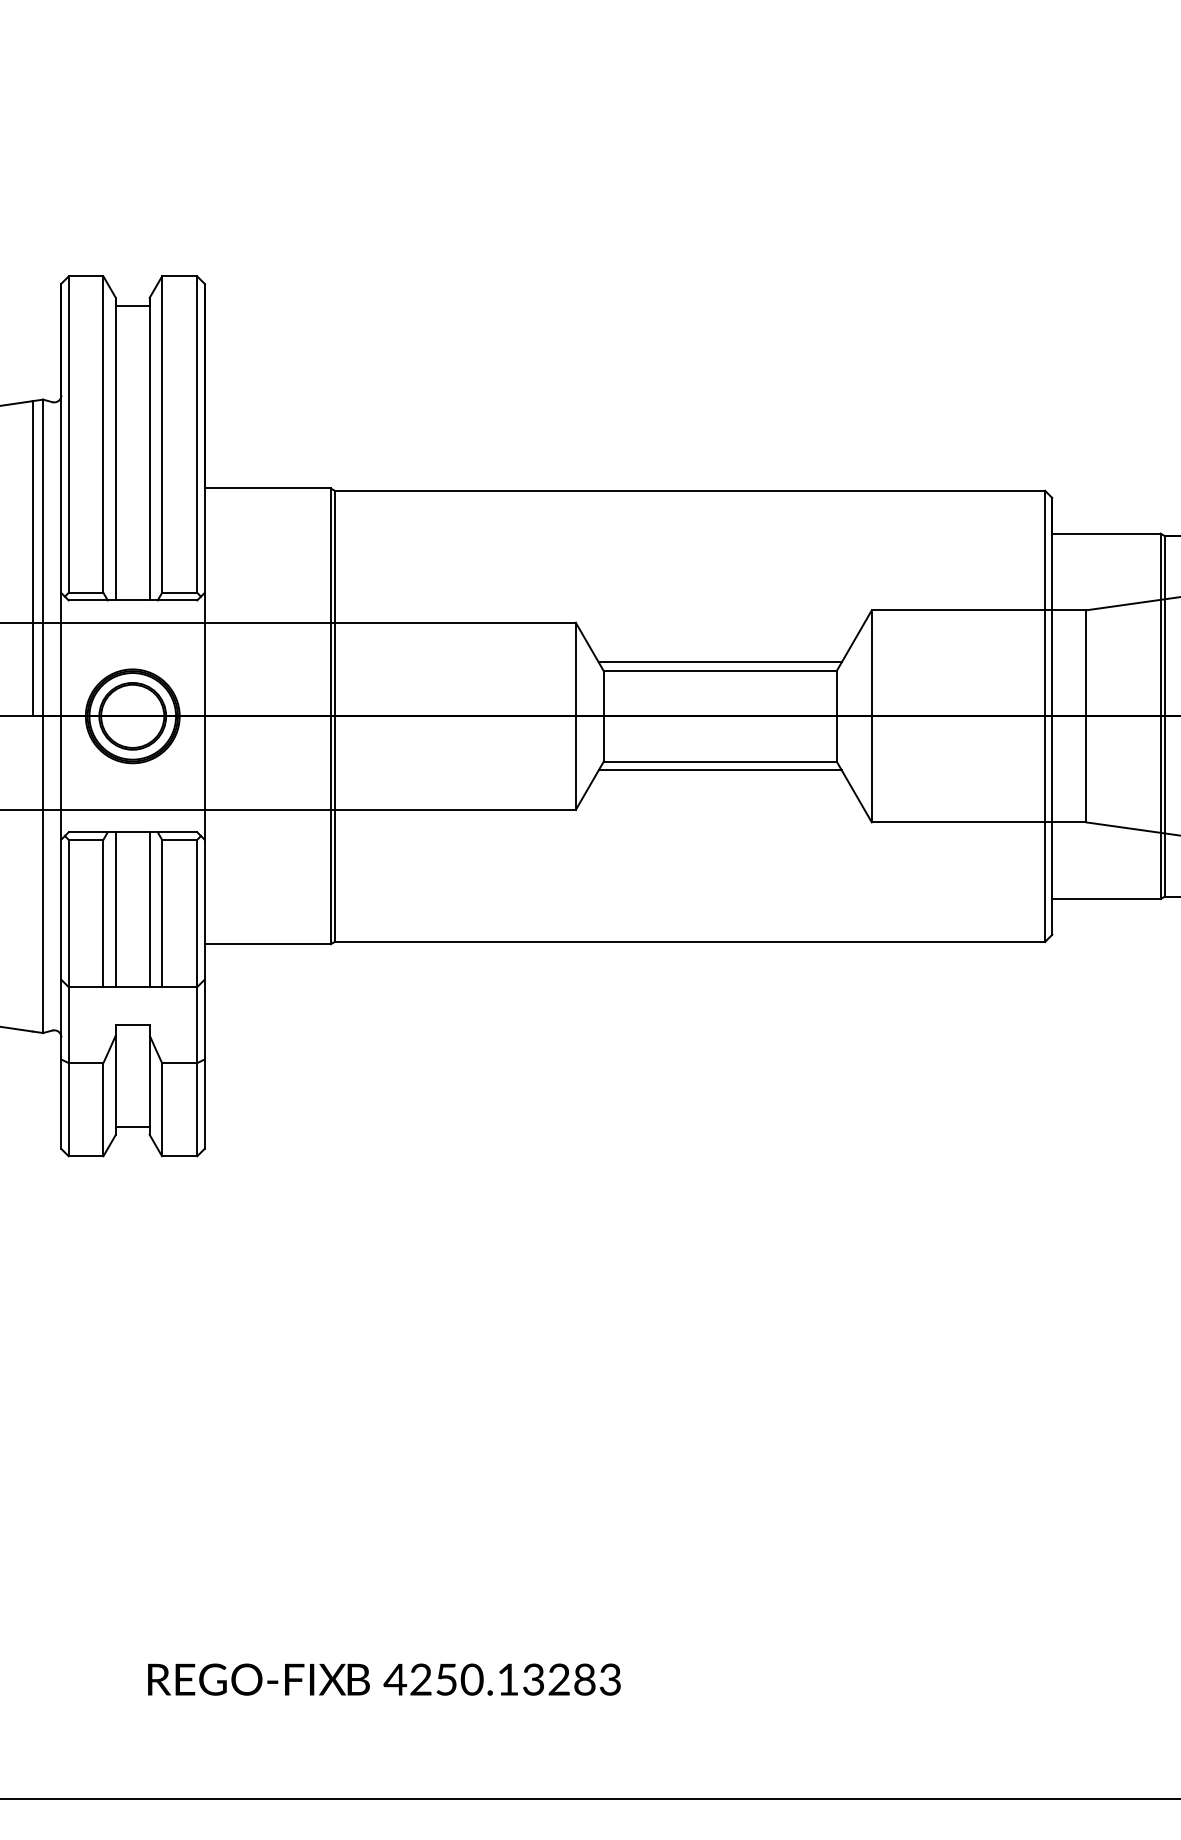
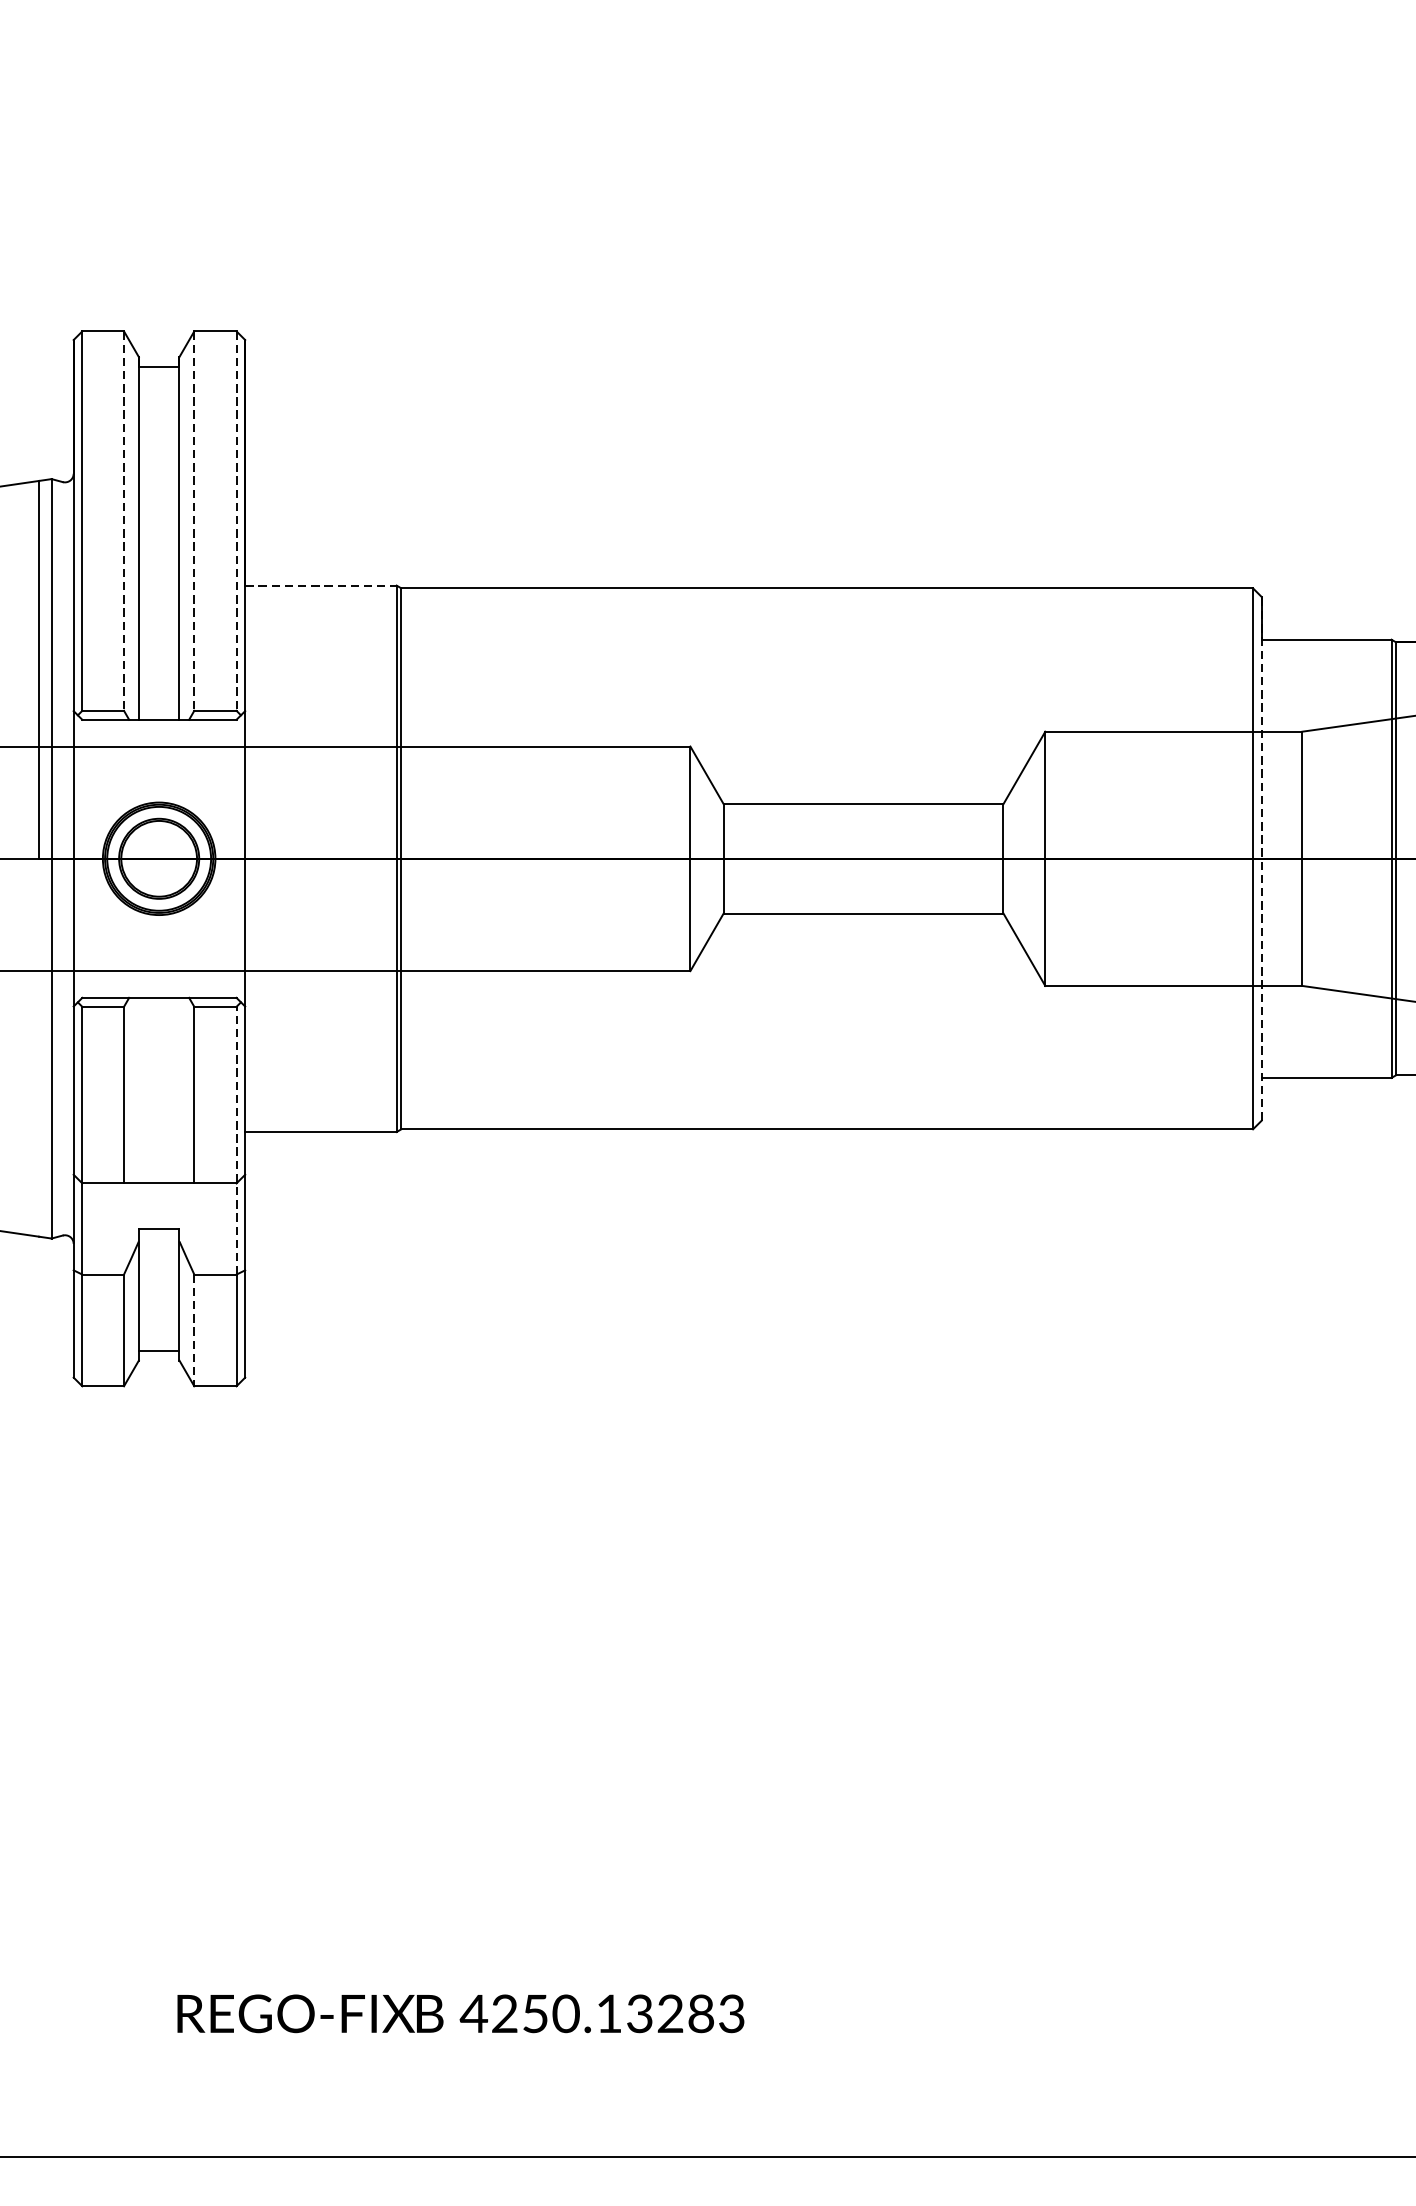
line: (103, 435) -> (124, 522), solid -> dashed
line: (162, 435) -> (194, 522), solid -> dashed
line: (197, 435) -> (236, 522), solid -> dashed
line: (268, 488) -> (321, 585), solid -> dashed
line: (719, 662) -> (862, 794), removed
line: (1052, 715) -> (1261, 857), solid -> dashed
line: (719, 770) -> (862, 923), removed
line: (115, 909) -> (138, 1090), removed
line: (149, 909) -> (179, 1090), removed
line: (197, 951) -> (236, 1140), solid -> dashed
line: (162, 1109) -> (194, 1330), solid -> dashed

